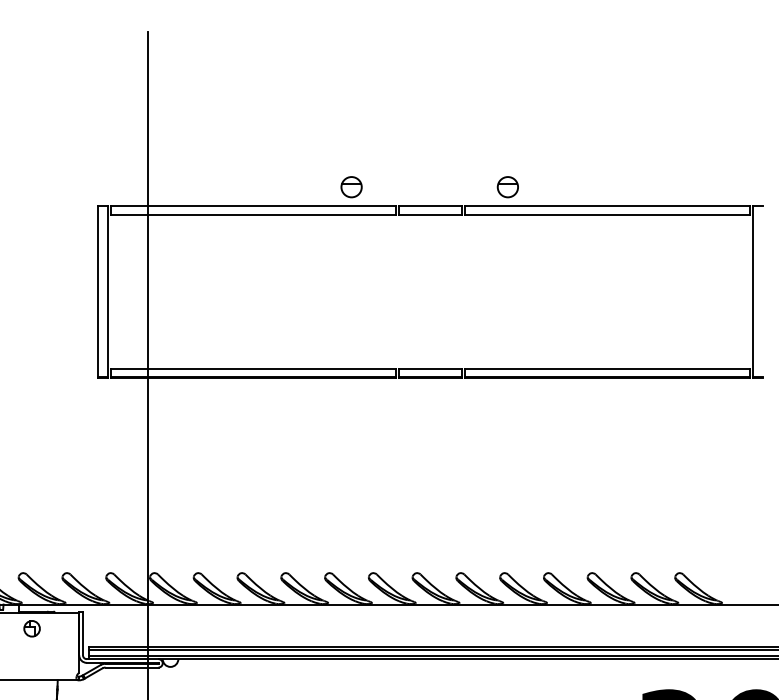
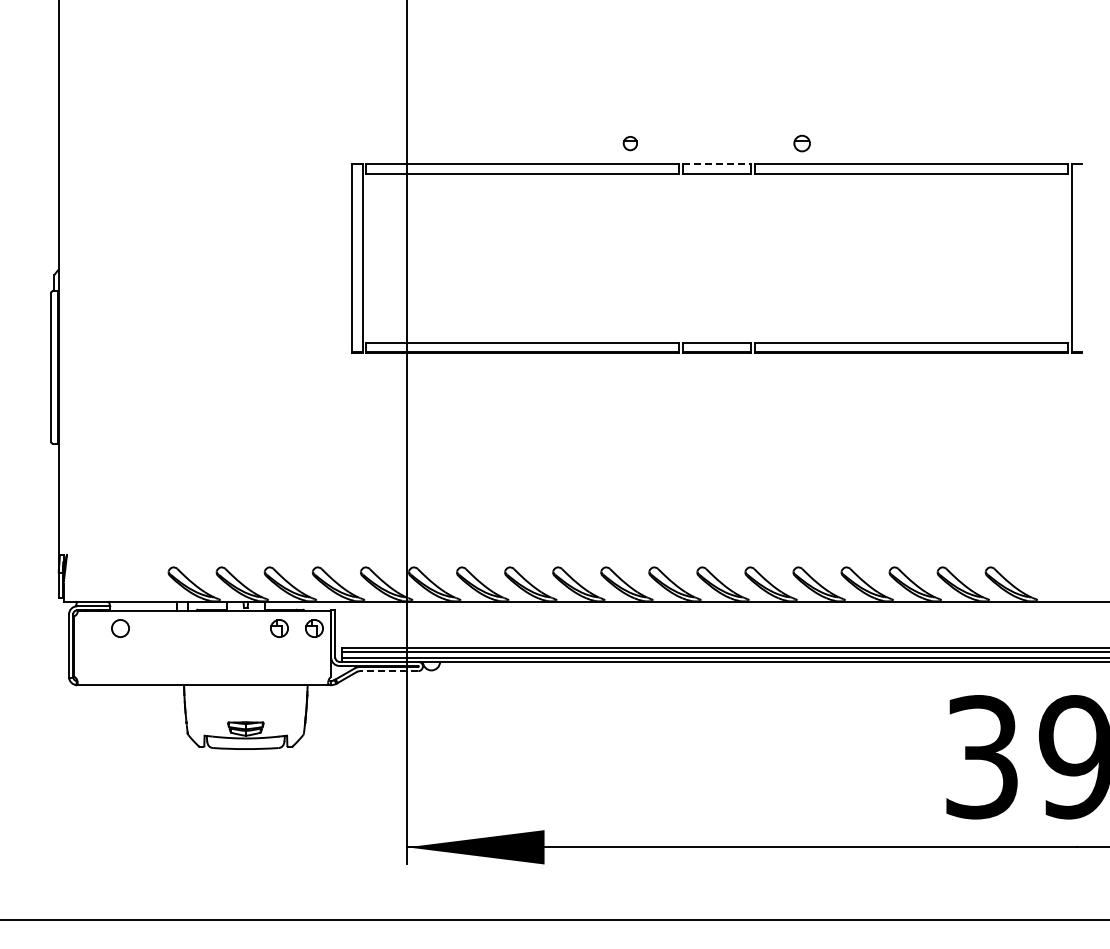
part: (351, 187) -> (630, 143), size x0.6
part: (508, 187) -> (802, 143), size x0.7
line: (430, 206) -> (717, 164), solid -> dashed
part: (63, 628) -> (314, 628), added
line: (131, 667) -> (388, 671), solid -> dashed

